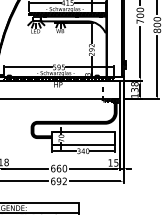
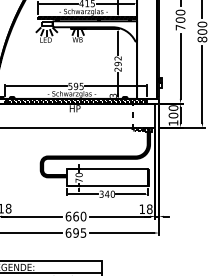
text: (134, 86) -> (173, 111), 138 -> 100
text: (116, 163) -> (149, 209), 15 -> 18
text: (64, 180) -> (83, 232), 692 -> 695

